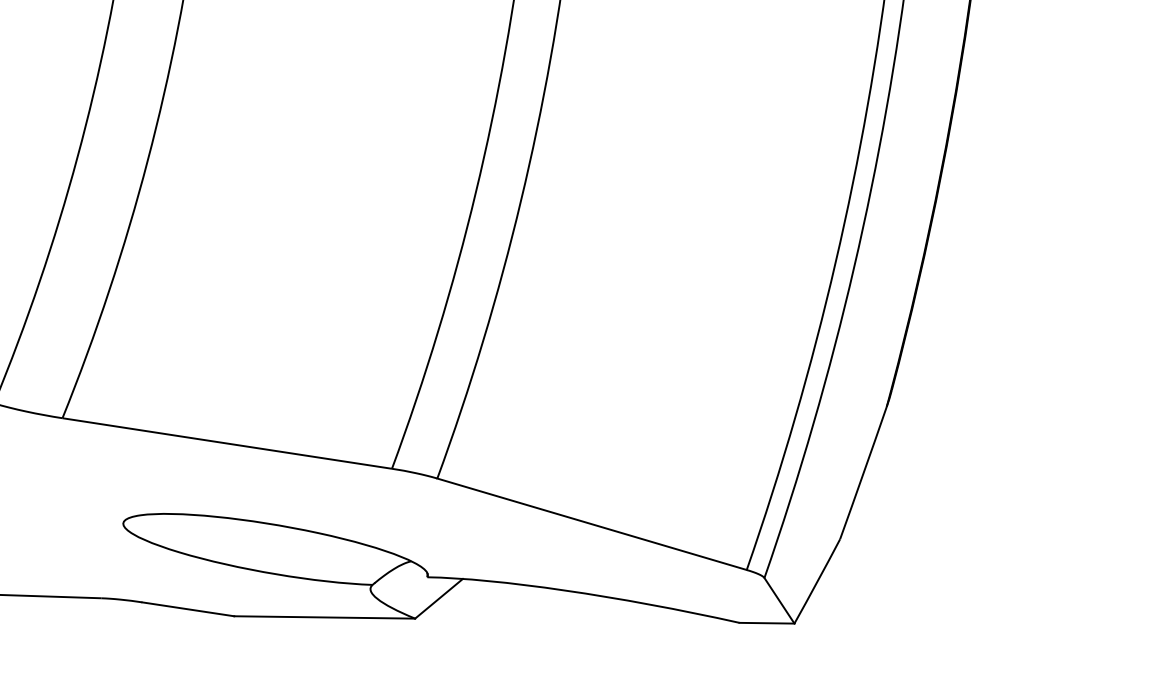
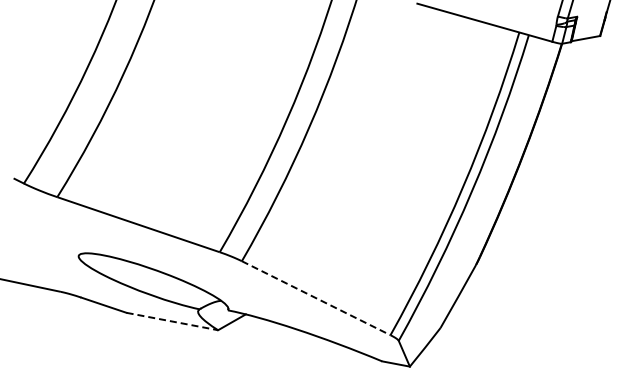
line: (592, 524) -> (316, 298), solid -> dashed
line: (324, 617) -> (172, 321), solid -> dashed

